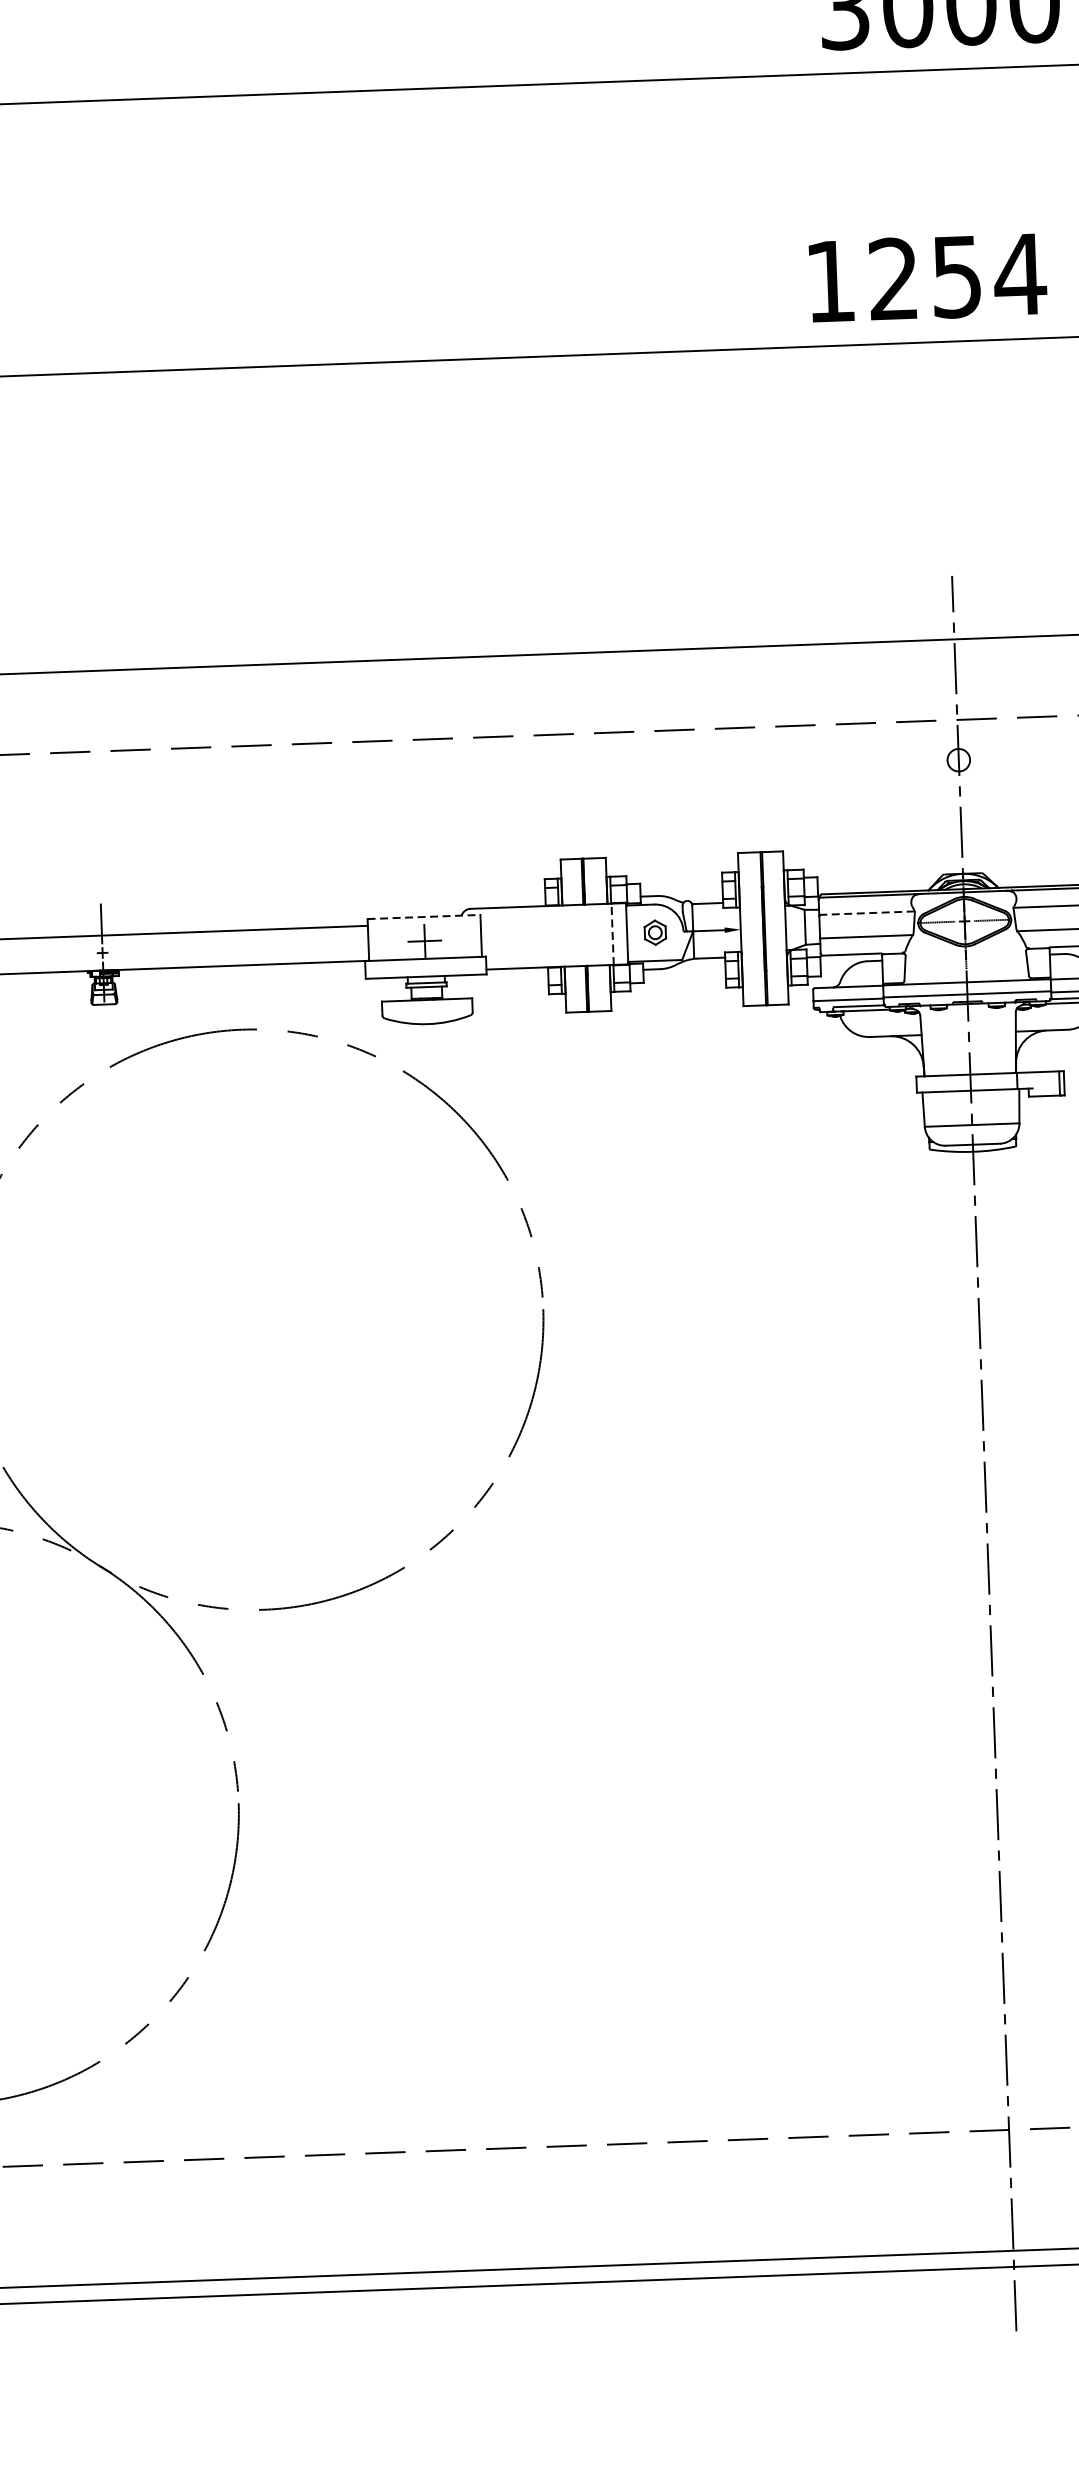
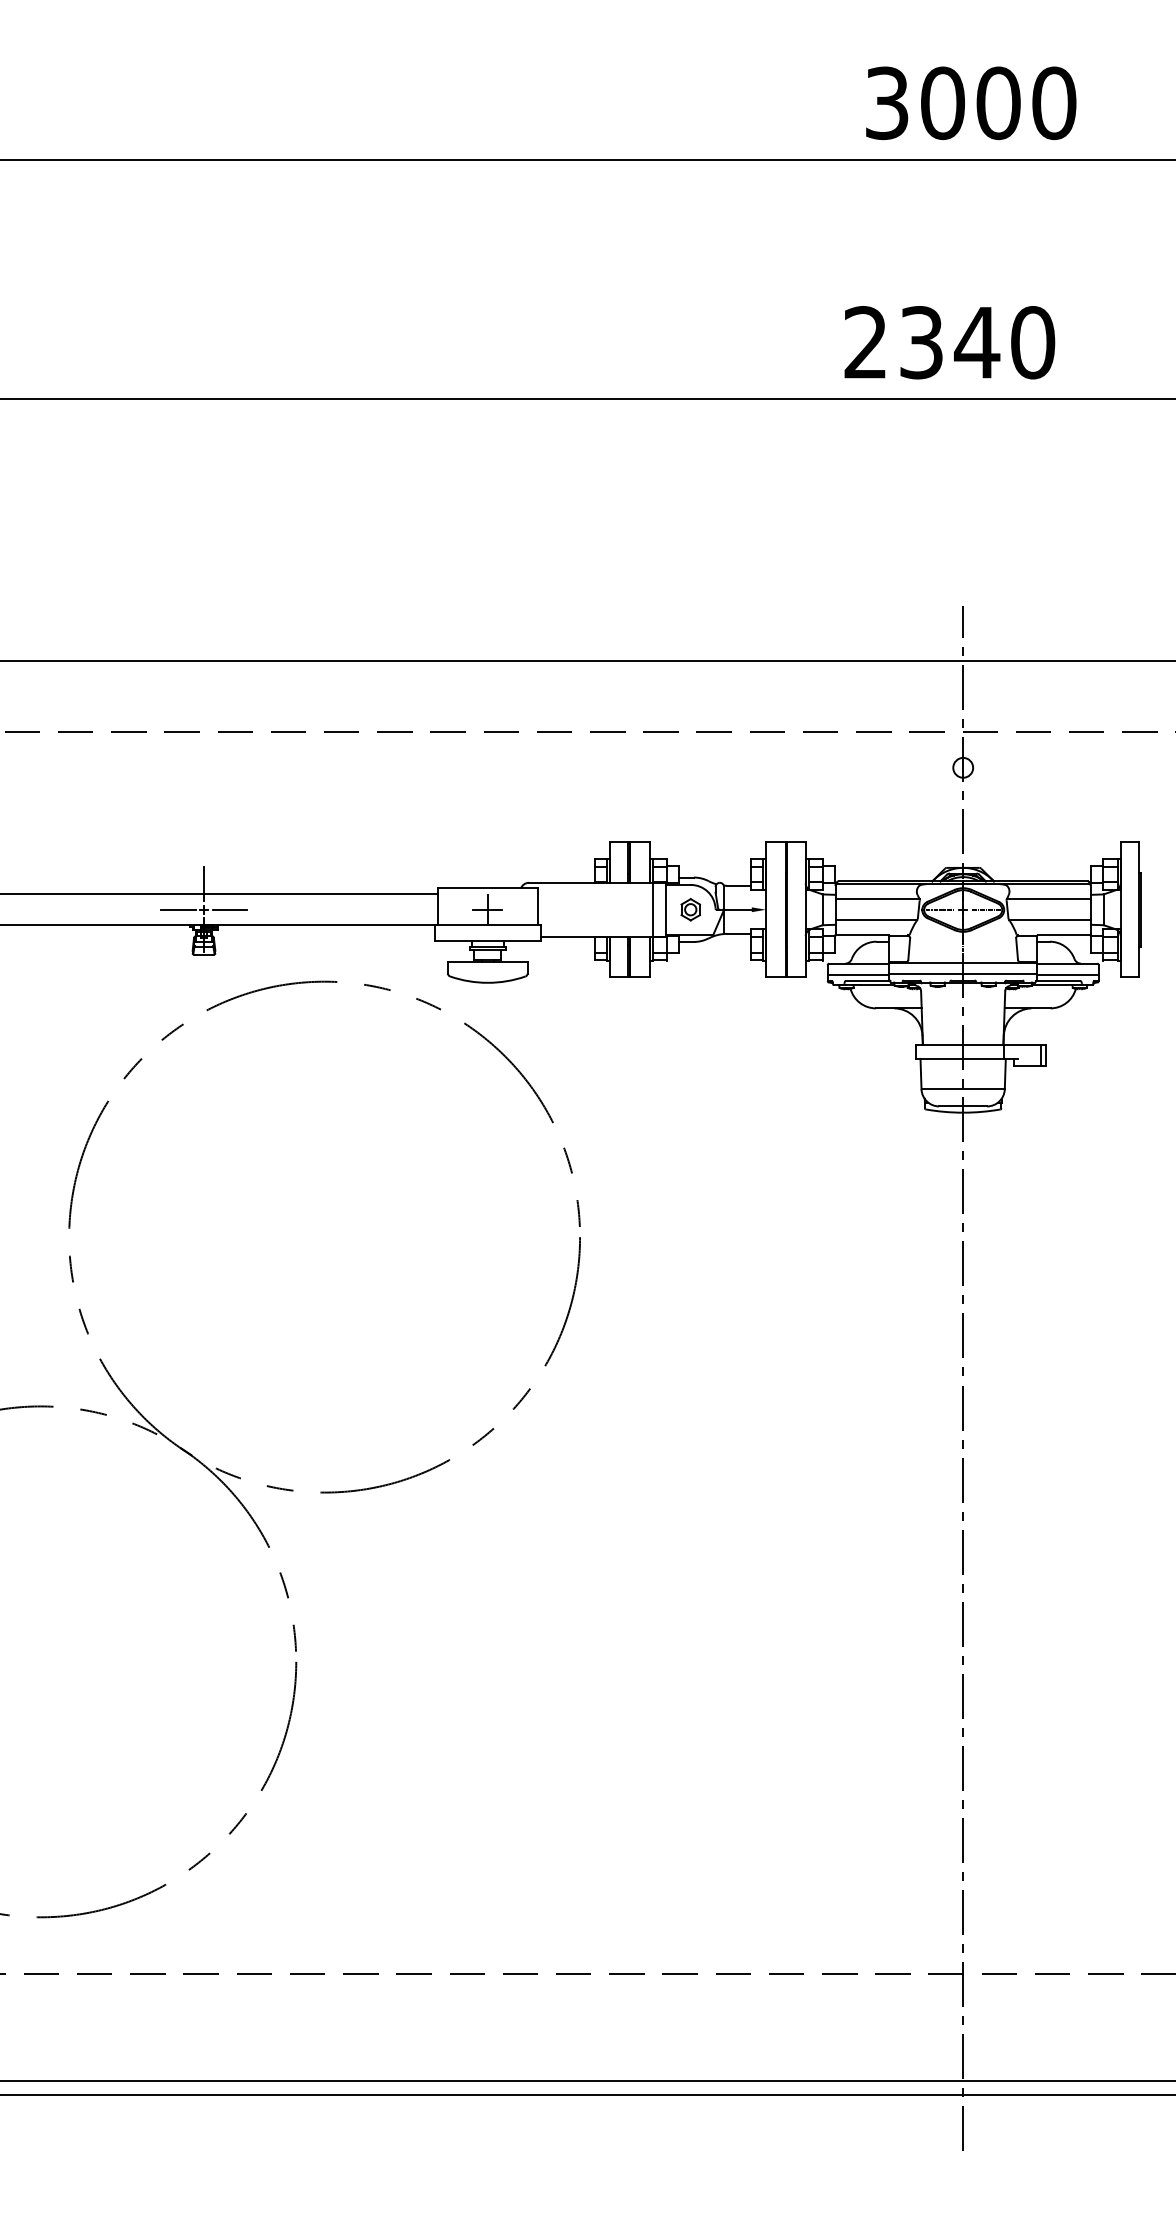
text: (926, 277) -> (950, 342), 1254 -> 2340
line: (868, 913) -> (878, 899), dashed -> solid
line: (423, 917) -> (487, 888), dashed -> solid
line: (613, 933) -> (653, 909), dashed -> solid
line: (131, 951) -> (229, 909), added
line: (73, 953) -> (178, 909), added

